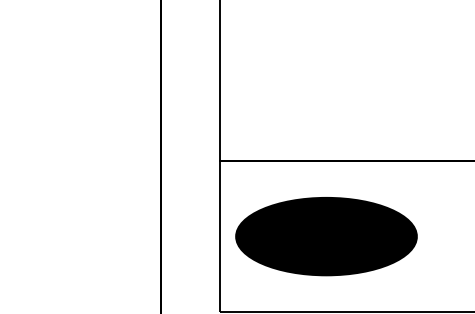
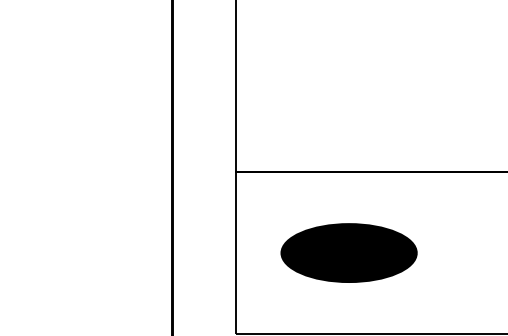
part: (325, 236) -> (348, 252), size x0.7

